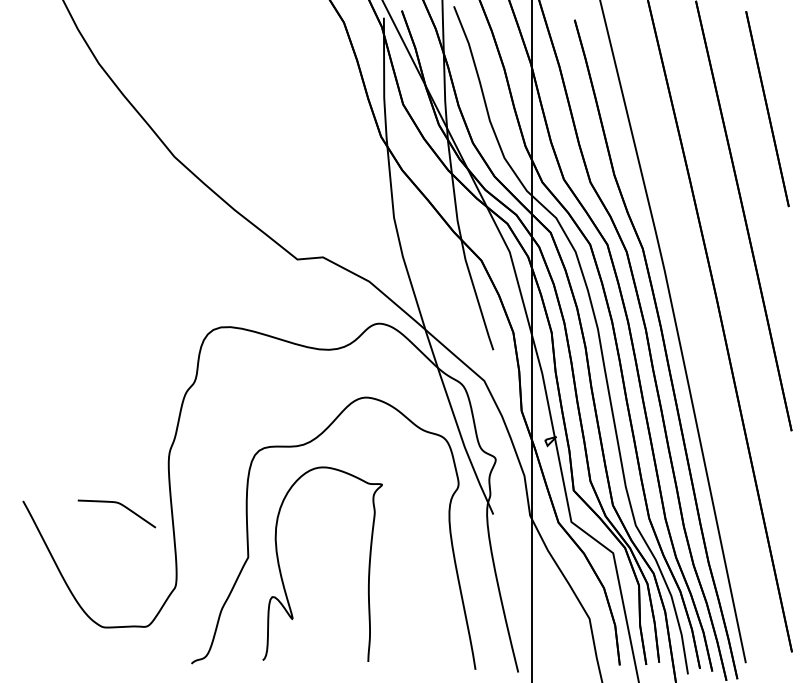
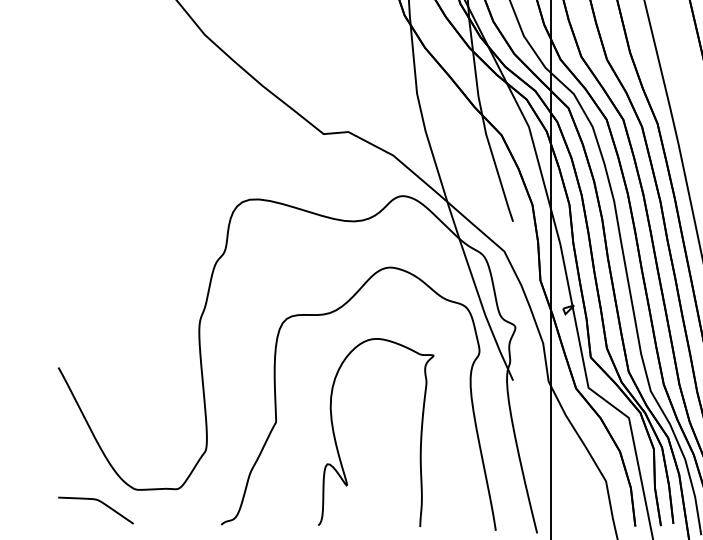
curve: (118, 504) -> (97, 501), moved
curve: (281, 571) -> (336, 439), moved

